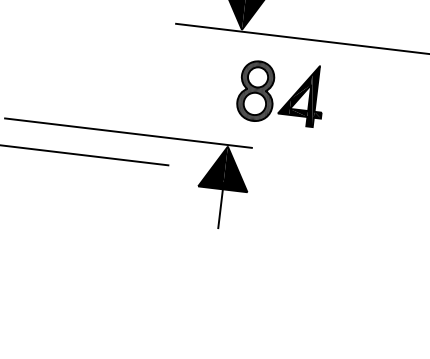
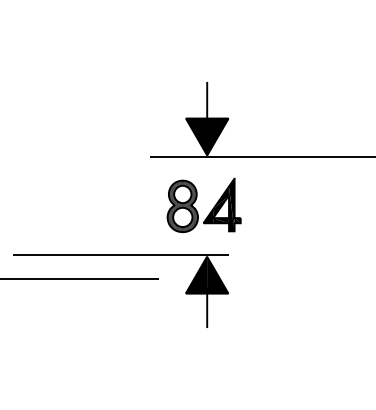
part: (273, 86) -> (196, 200), moved

